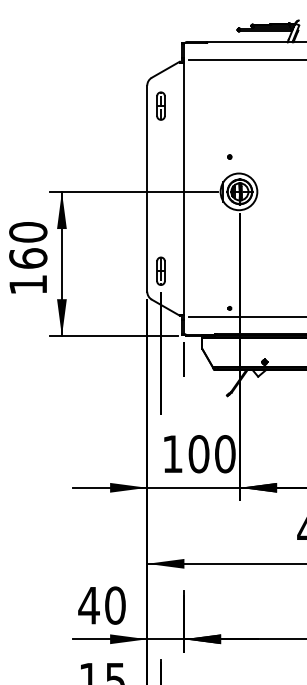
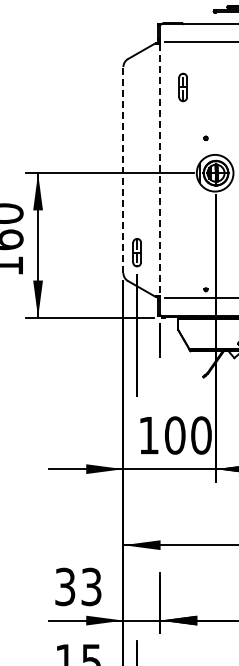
part: (160, 105) -> (182, 86), moved
line: (147, 188) -> (123, 169), solid -> dashed
line: (183, 188) -> (159, 169), solid -> dashed
text: (101, 605) -> (77, 586), 40 -> 33

